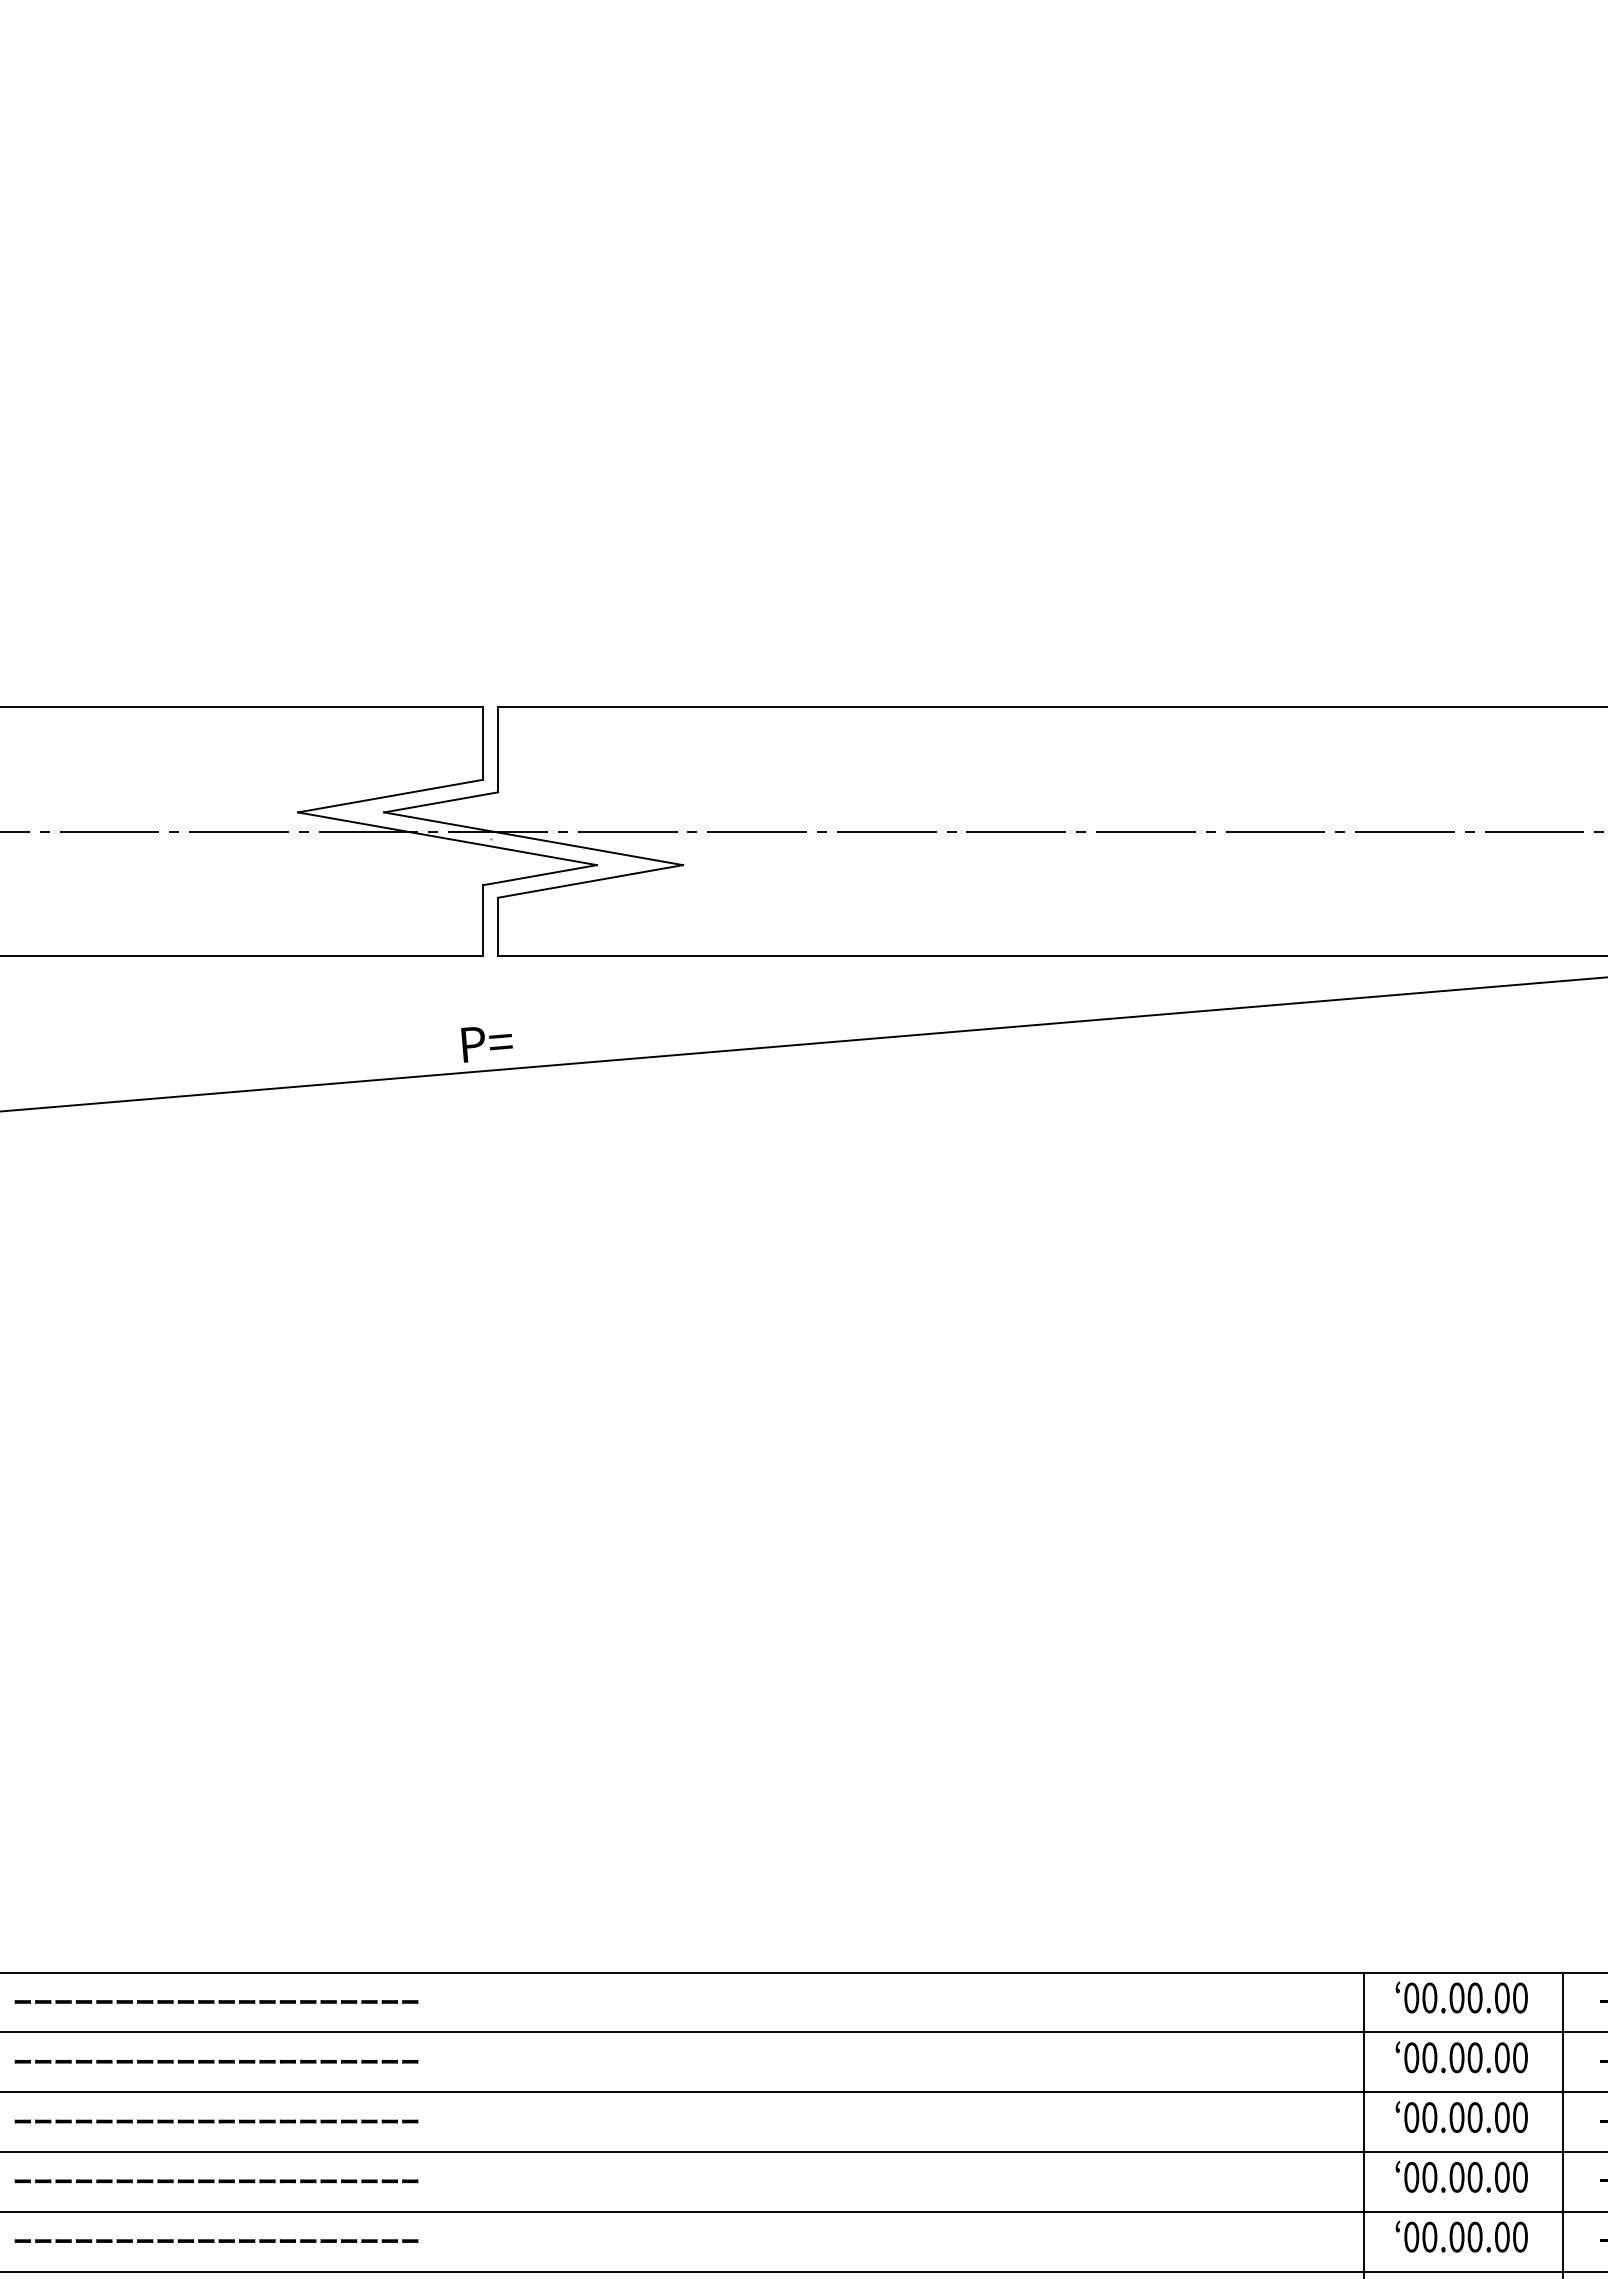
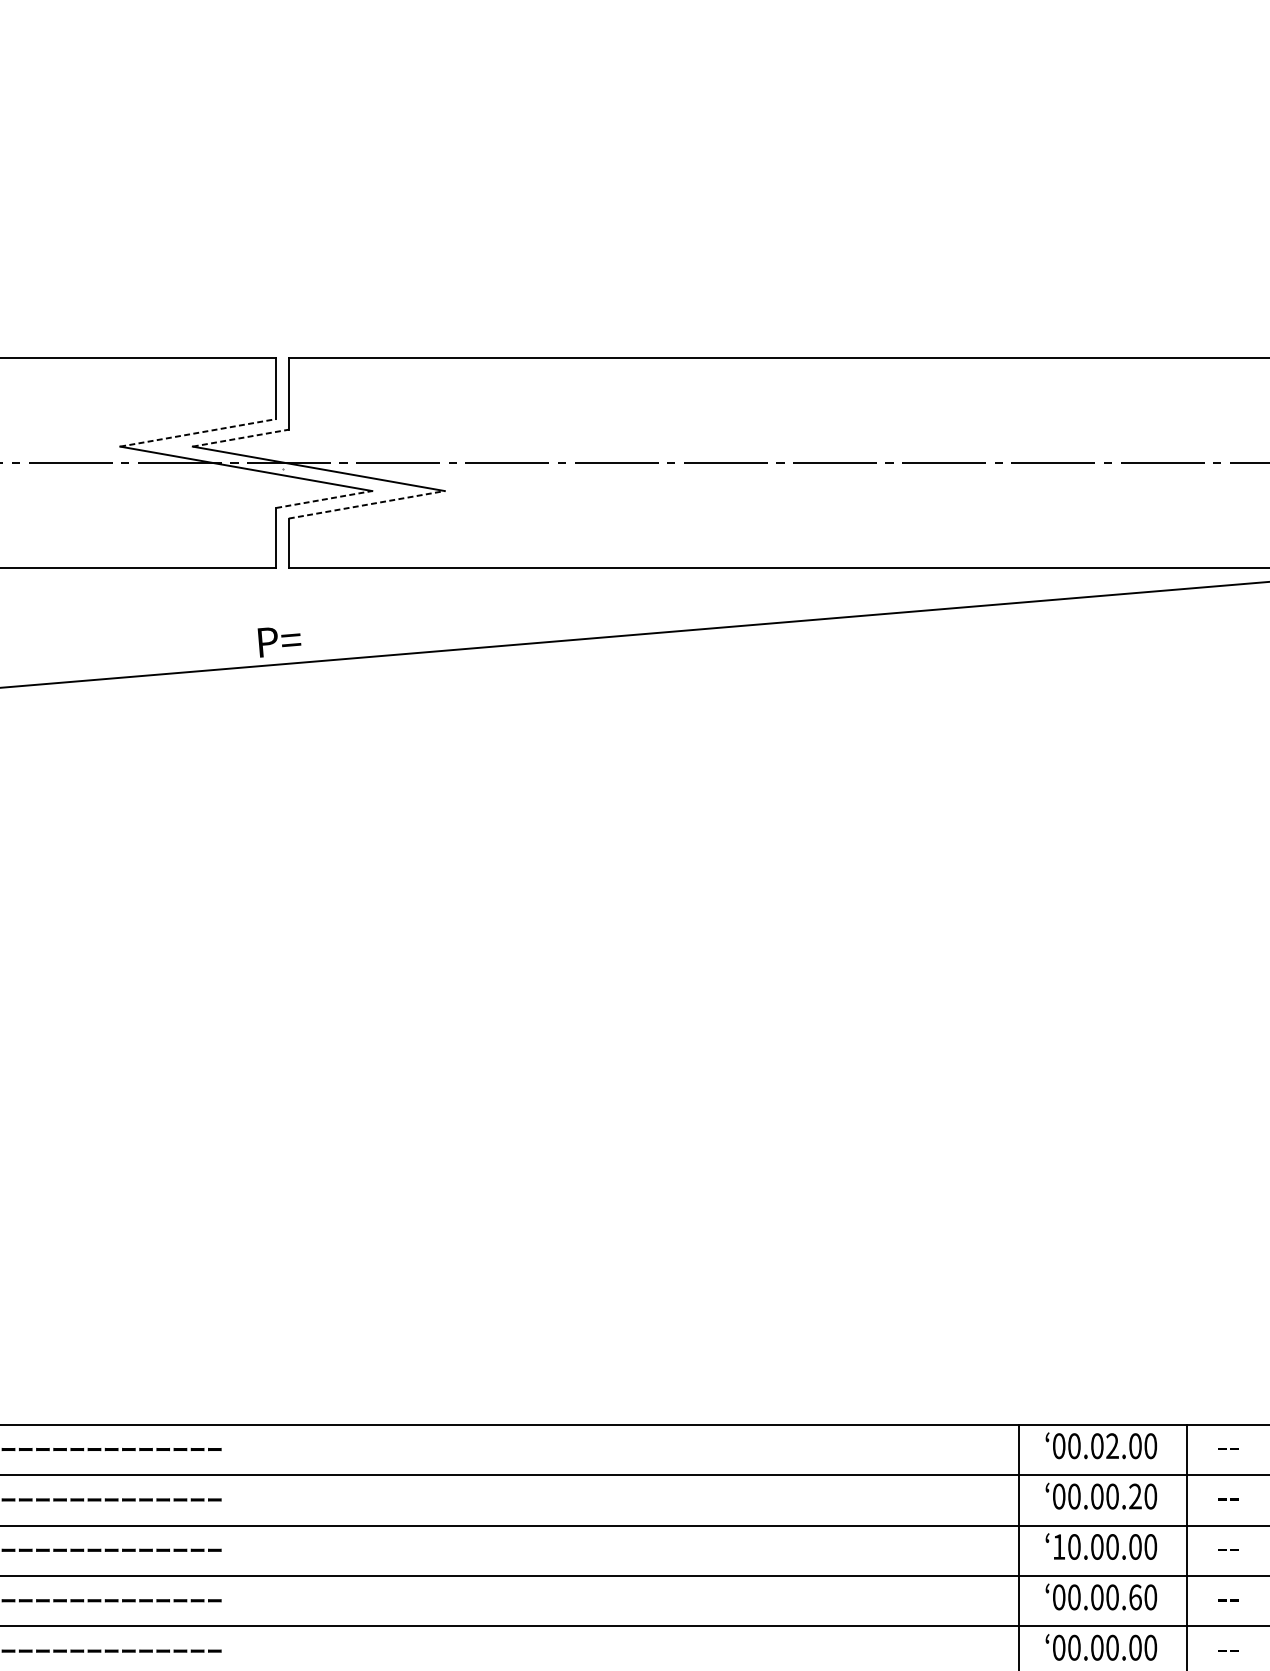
line: (390, 796) -> (198, 433), solid -> dashed
line: (441, 802) -> (241, 438), solid -> dashed
line: (540, 875) -> (324, 499), solid -> dashed
line: (590, 881) -> (366, 504), solid -> dashed
text: (1474, 1997) -> (1112, 1445), 00.00.00 -> 00.02.00
text: (1501, 2057) -> (1134, 1496), 00.00.00 -> 00.00.20
text: (1411, 2117) -> (1058, 1546), 00.00.00 -> 10.00.00
text: (1502, 2177) -> (1135, 1597), 00.00.00 -> 00.00.60

